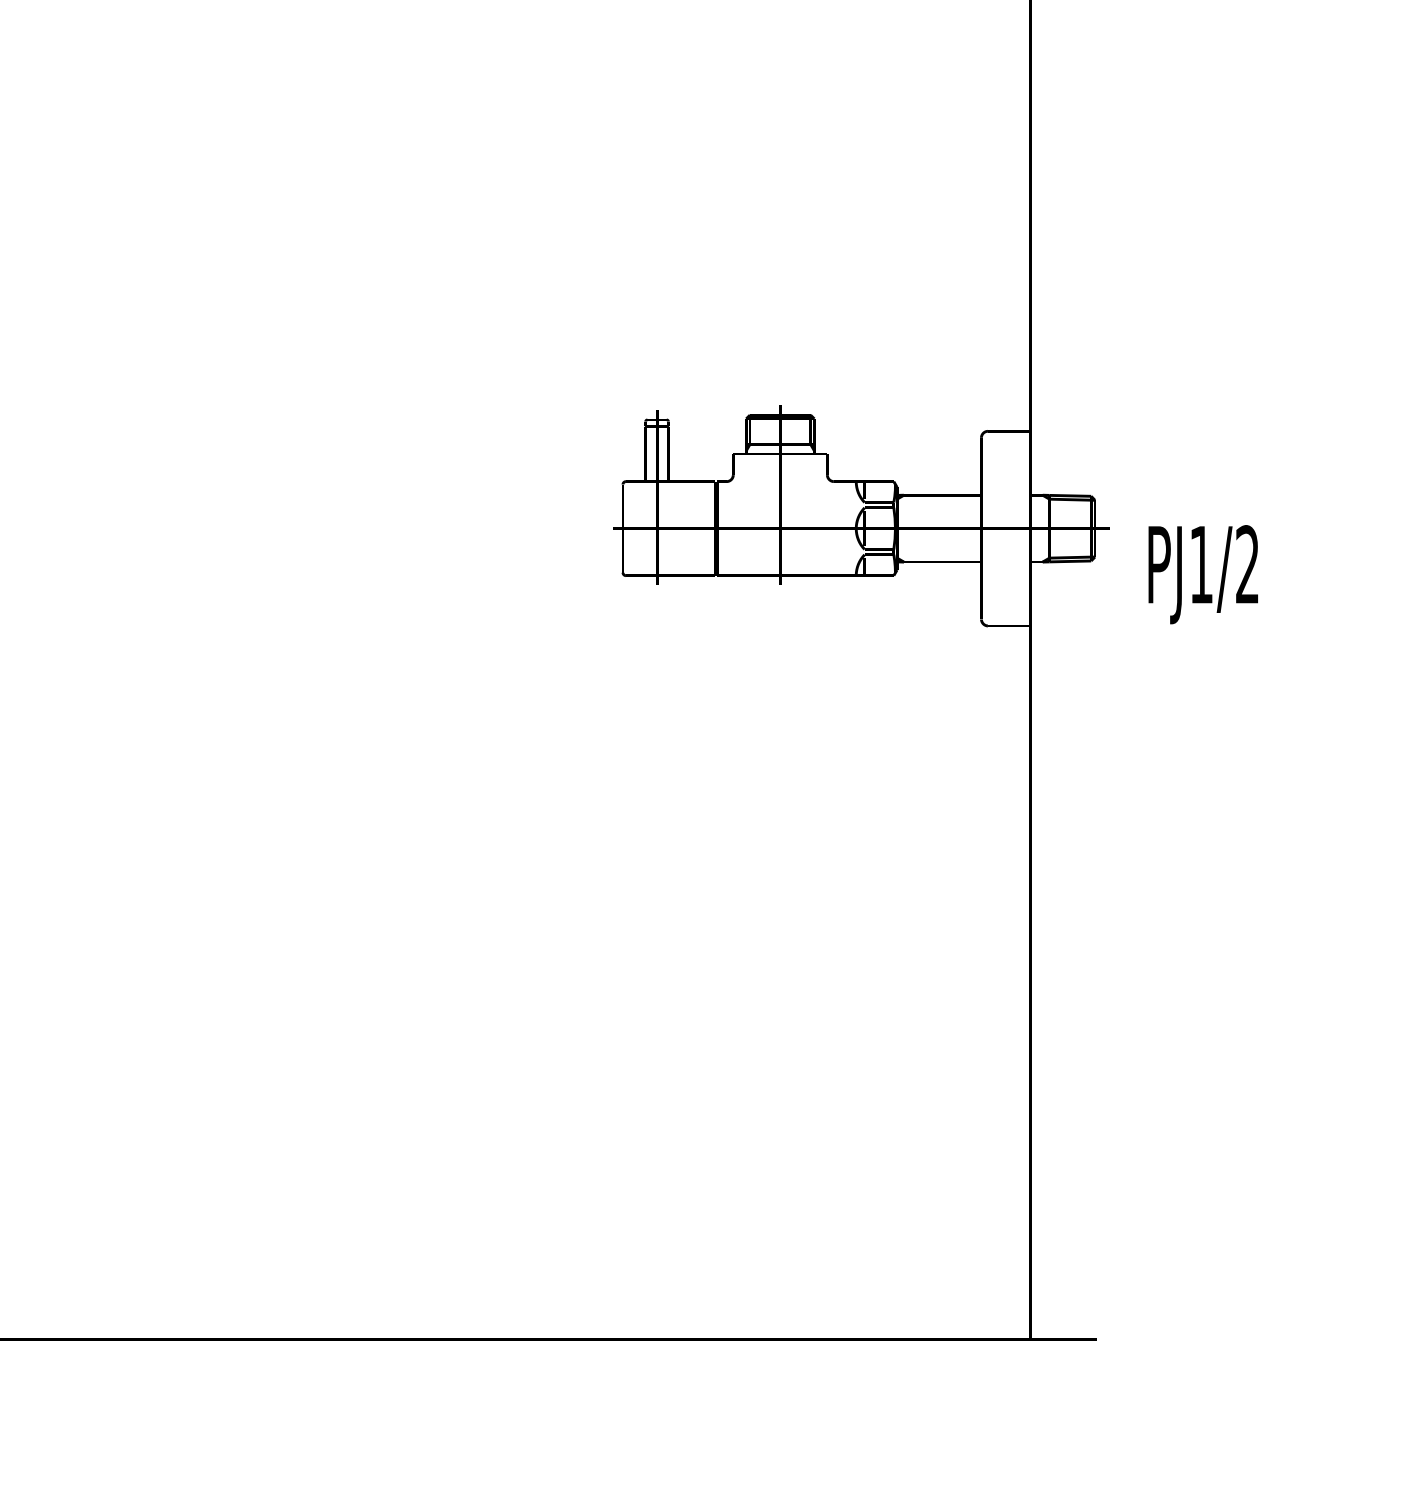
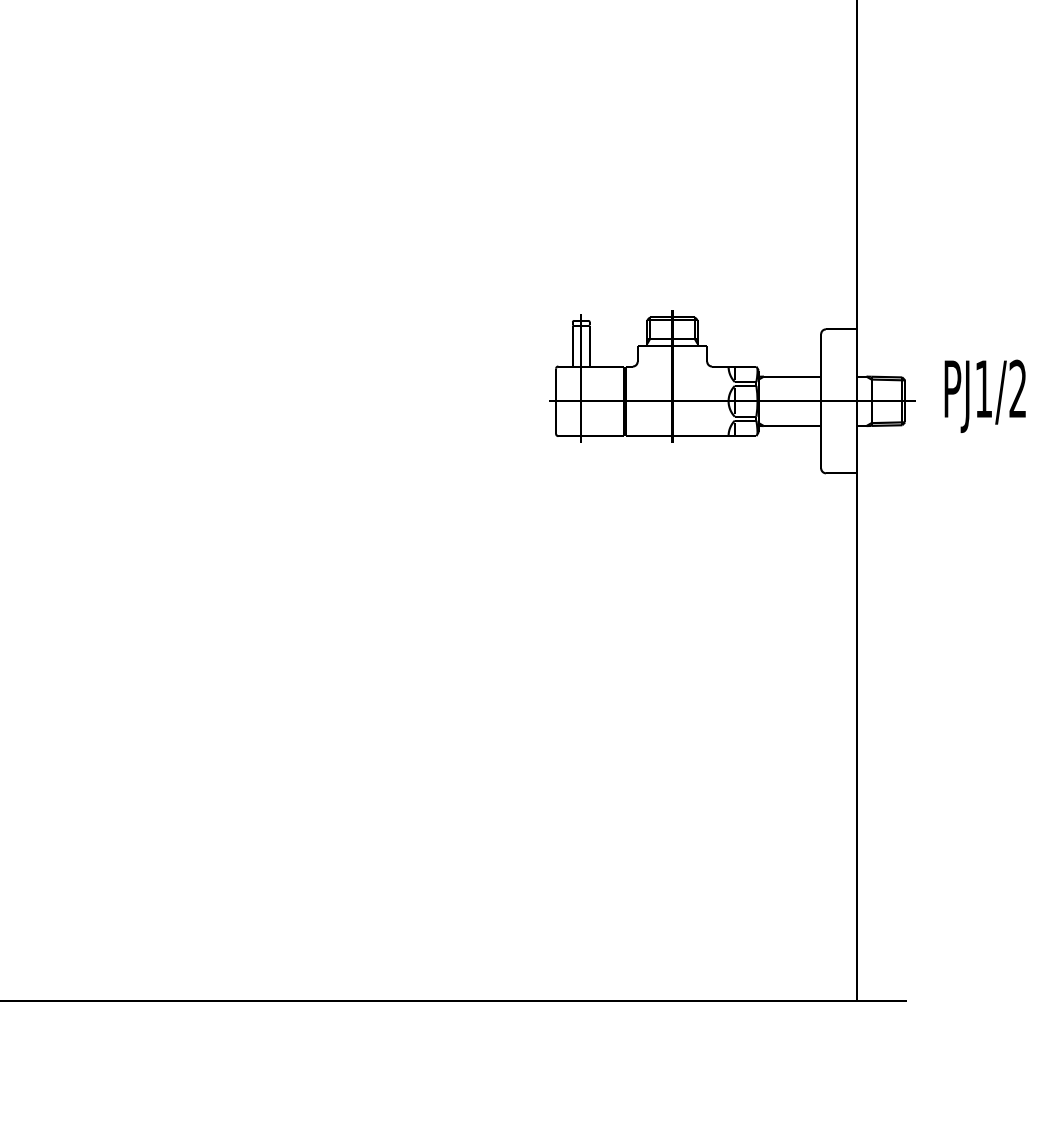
text: (1202, 573) -> (984, 395), moved

